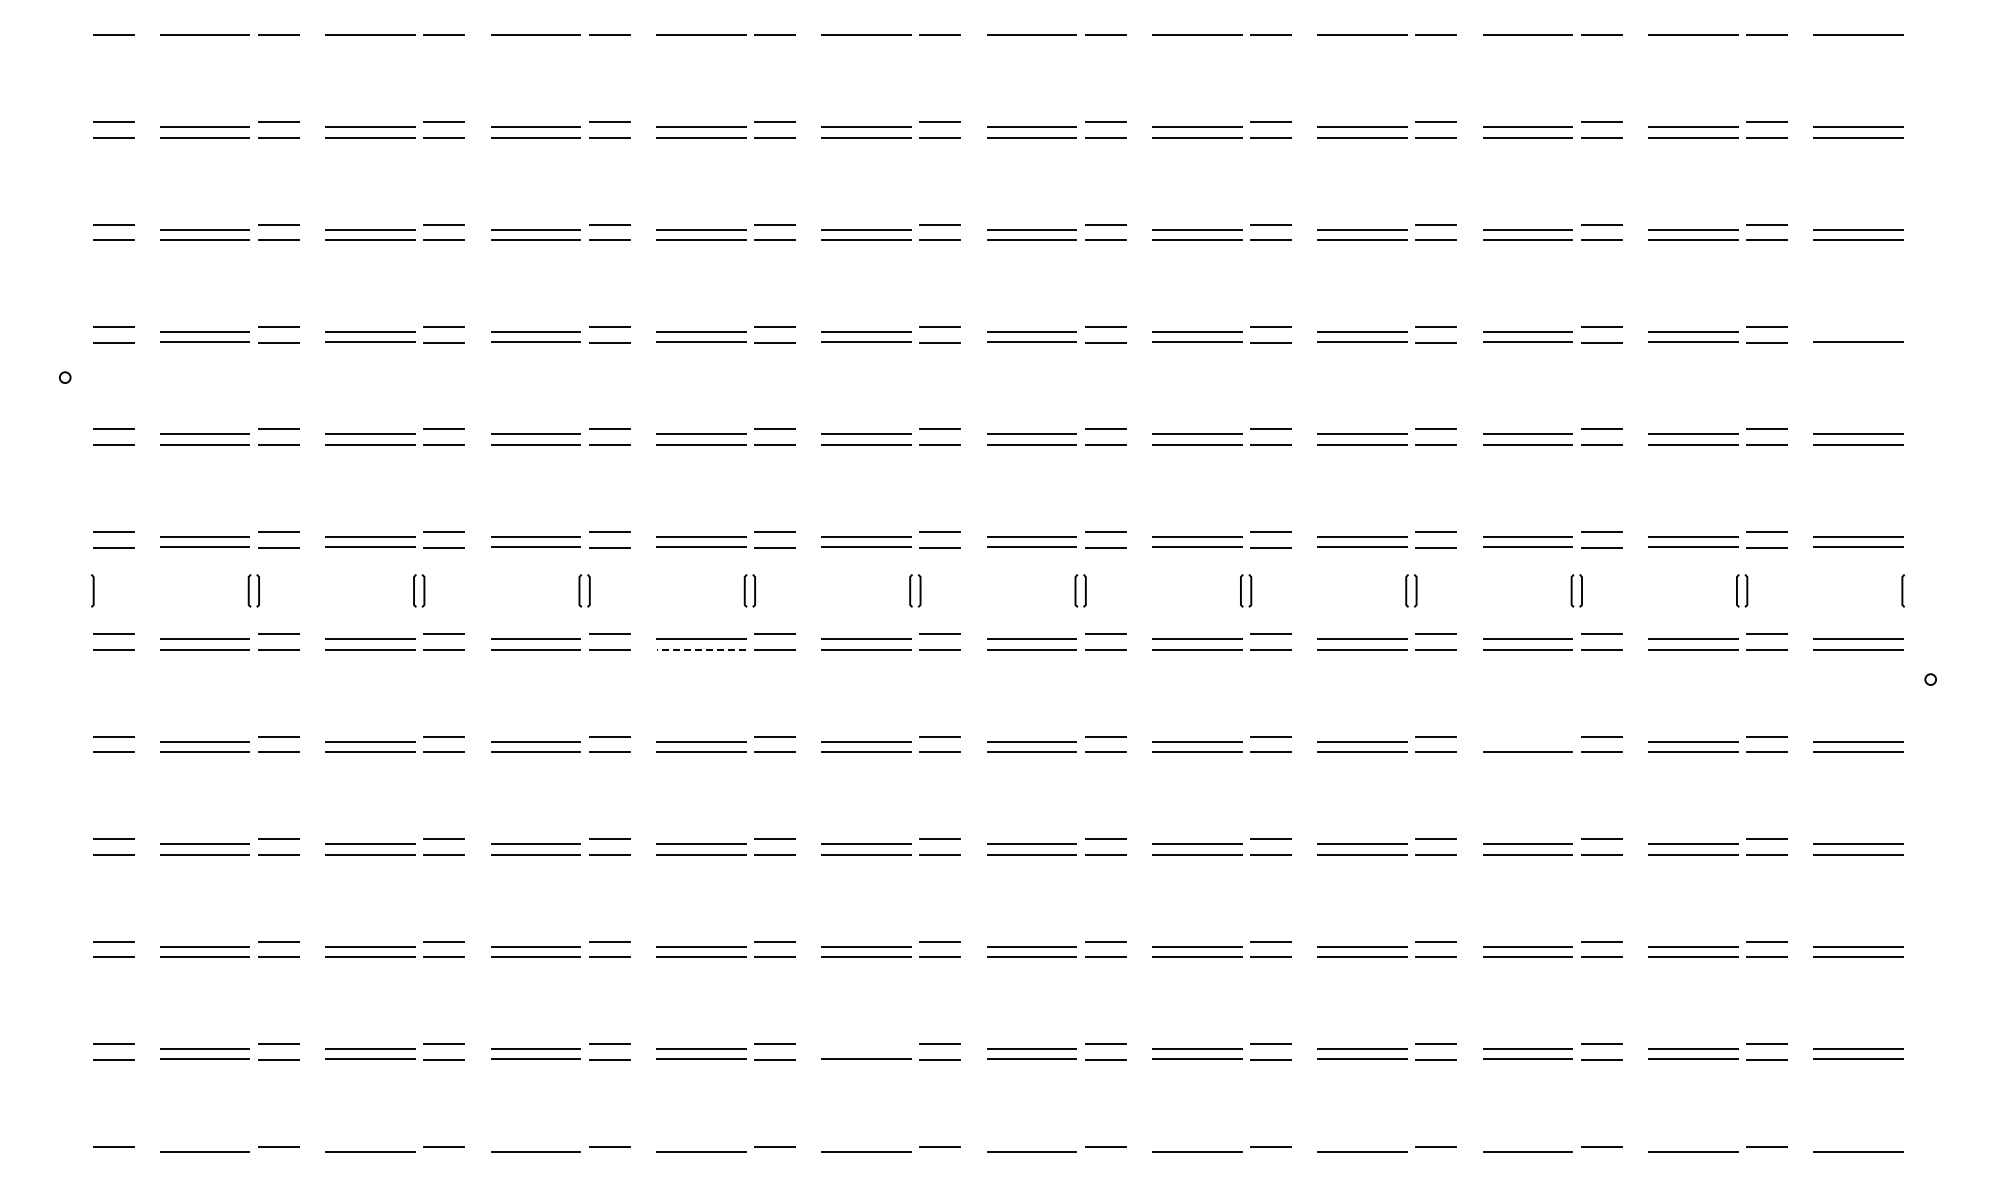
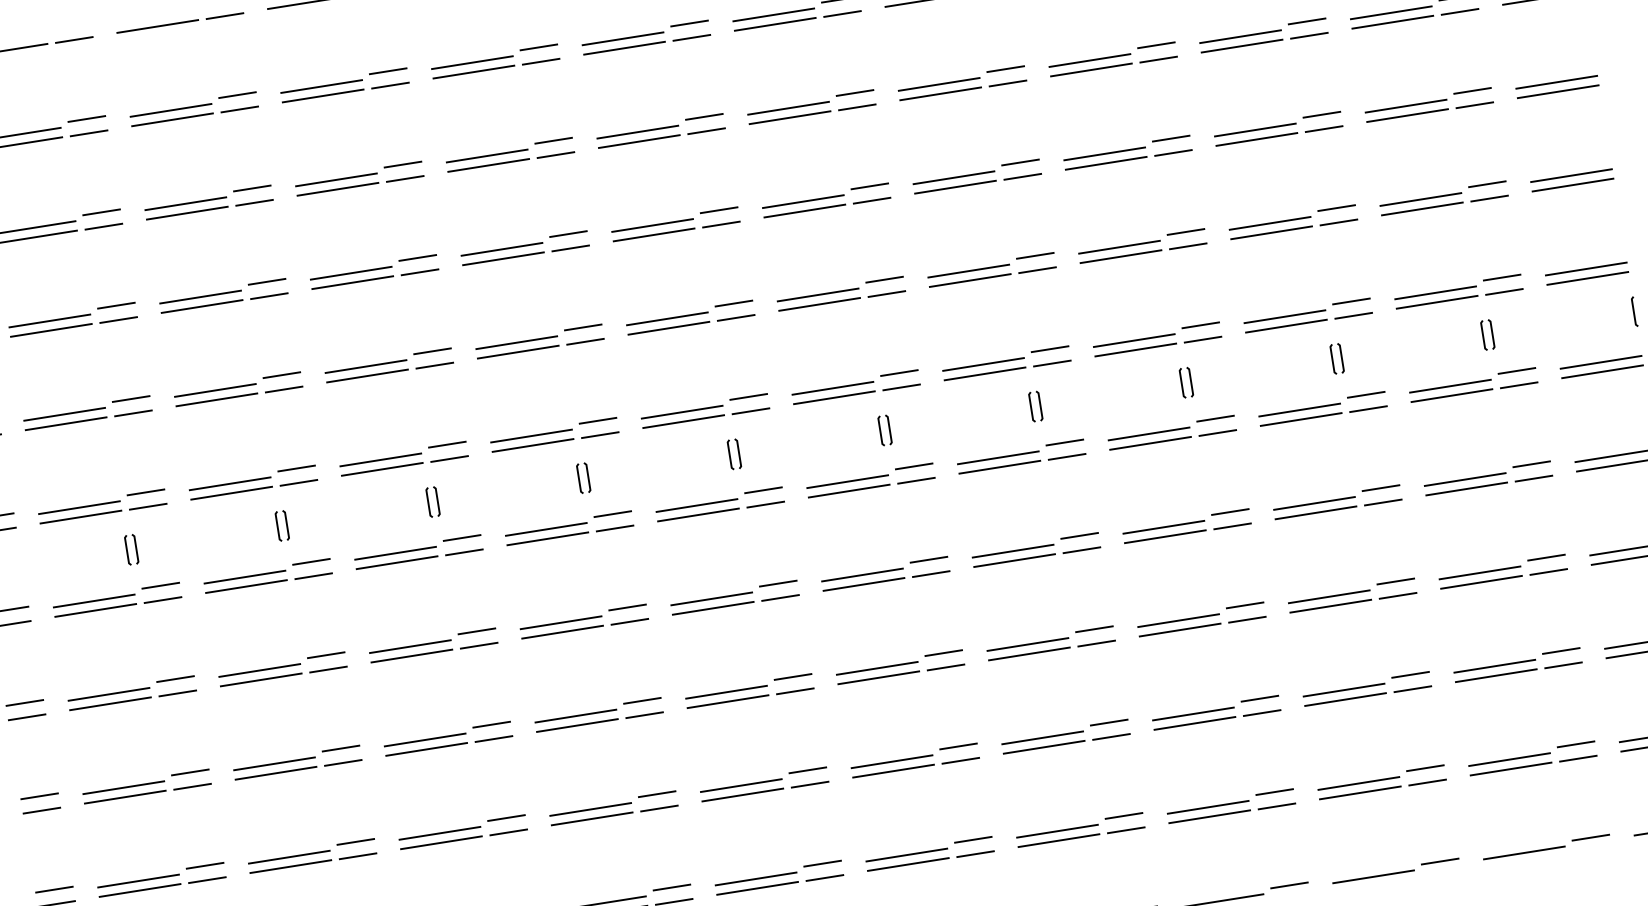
line: (1858, 331) -> (1556, 81), added
line: (700, 649) -> (547, 538), dashed -> solid
line: (1527, 741) -> (1313, 503), added
line: (866, 1049) -> (756, 879), added

